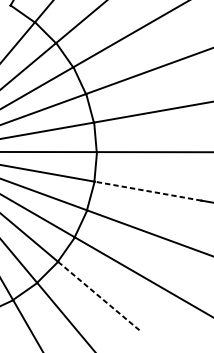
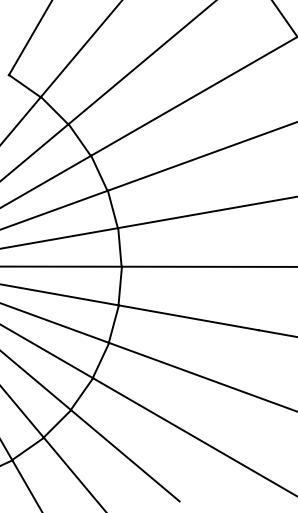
line: (147, 190) -> (188, 317), dashed -> solid
line: (99, 296) -> (125, 455), dashed -> solid

